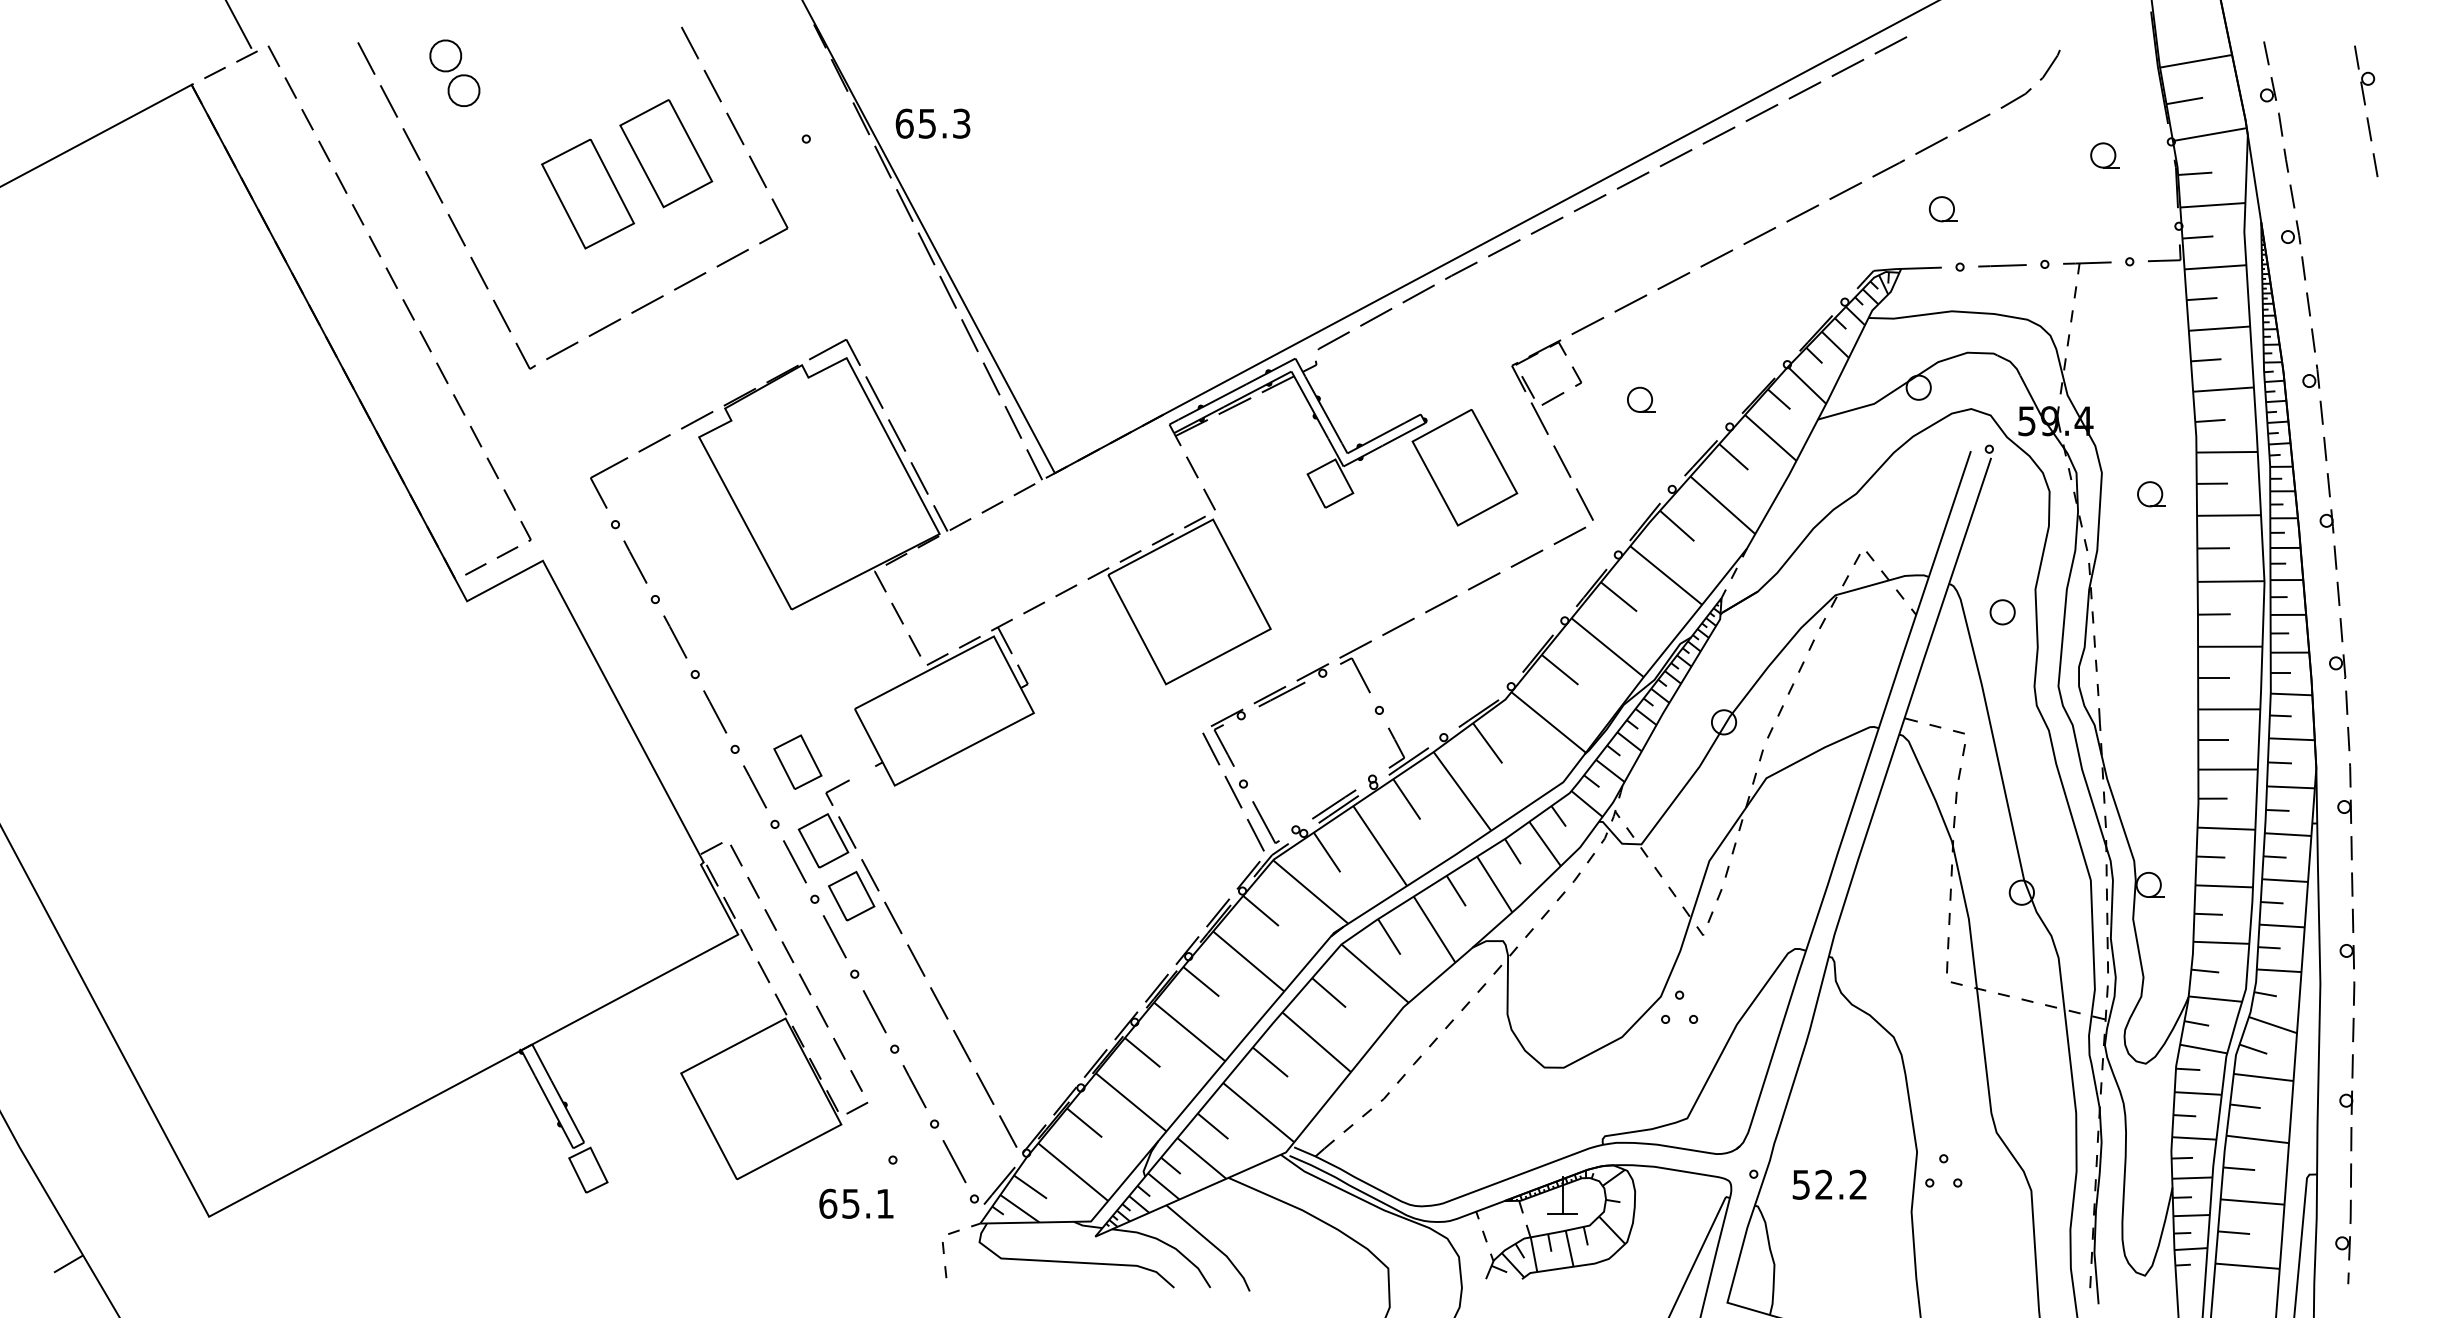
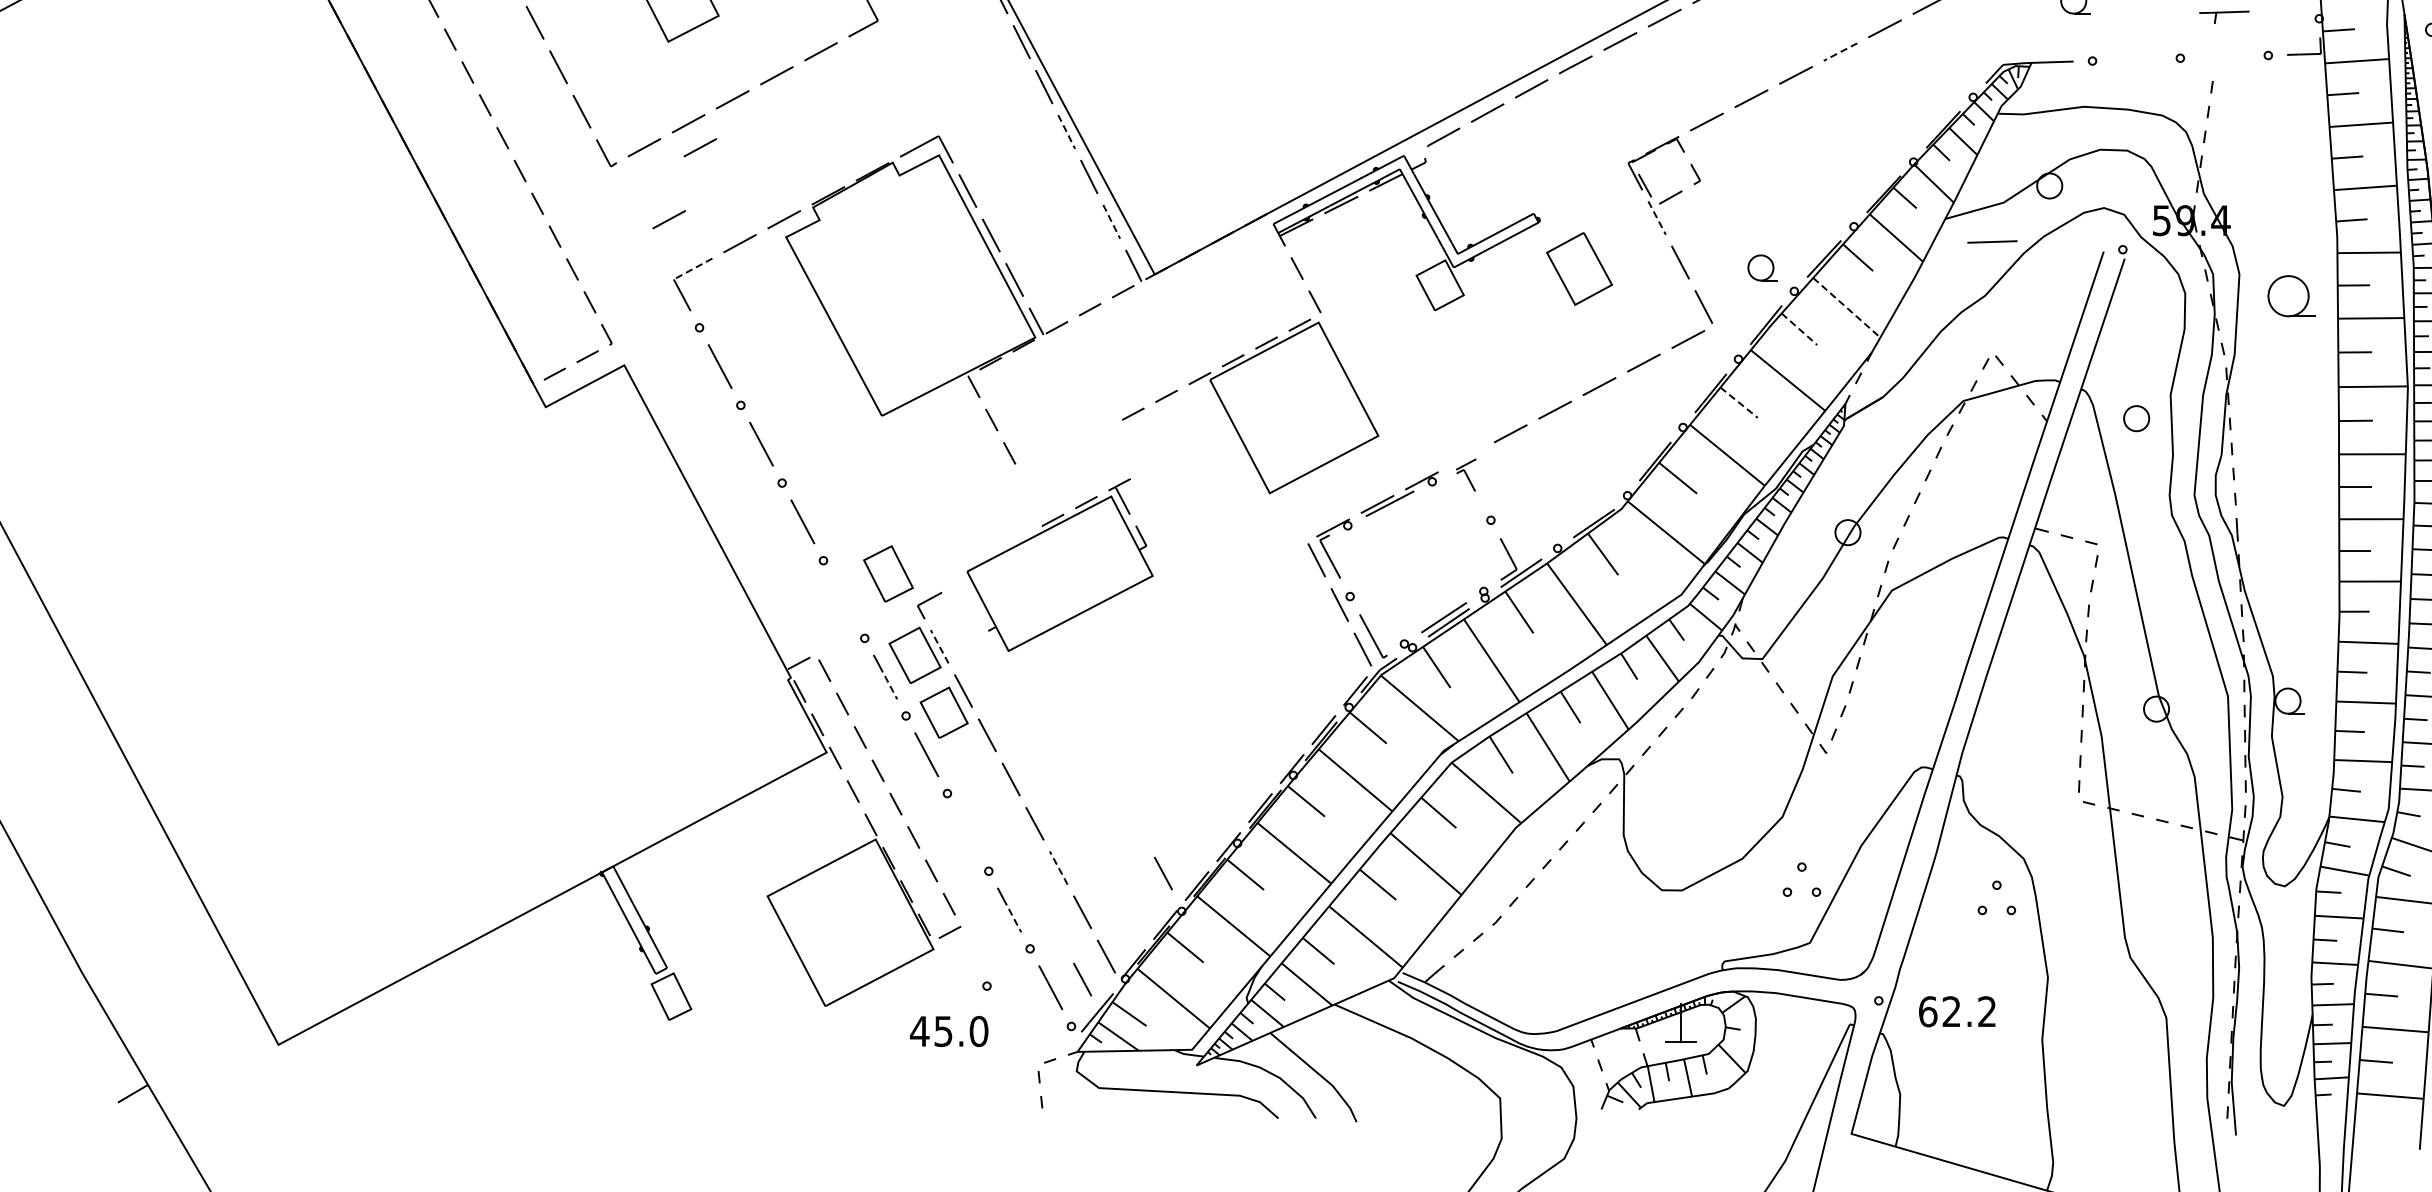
line: (1716, 258) -> (1840, 52), solid -> dashed
line: (2002, 265) -> (1992, 241), moved
part: (2087, 267) -> (2224, 16), moved
line: (970, 336) -> (1067, 132), solid -> dashed
line: (616, 350) -> (700, 147), added
part: (1641, 399) -> (1762, 267), moved
line: (1540, 419) -> (1657, 218), solid -> dashed
line: (586, 420) -> (669, 219), added
line: (1013, 422) -> (1111, 222), solid -> dashed
part: (1464, 467) -> (1579, 268), size x0.6
line: (608, 468) -> (692, 269), solid -> dashed
part: (2151, 494) -> (2290, 296), size x1.6
line: (1723, 505) -> (1847, 307), solid -> dashed
line: (1677, 526) -> (1799, 329), solid -> dashed
line: (1619, 597) -> (1739, 403), solid -> dashed
part: (1355, 666) -> (1466, 474), size x0.6
part: (944, 702) -> (1060, 564), moved
line: (755, 786) -> (844, 599), removed
line: (847, 832) -> (939, 646), solid -> dashed
line: (798, 867) -> (889, 683), solid -> dashed
part: (1679, 999) -> (1801, 871), moved
line: (874, 1011) -> (967, 832), removed
line: (962, 1045) -> (1059, 867), solid -> dashed
line: (1063, 1051) -> (1163, 873), added
line: (917, 1092) -> (1012, 916), solid -> dashed
line: (985, 1153) -> (1082, 979), added
part: (1943, 1163) -> (1996, 890), moved
text: (1801, 1184) -> (1928, 1011), 52.2 -> 62.2
text: (856, 1203) -> (949, 1031), 65.1 -> 45.0

